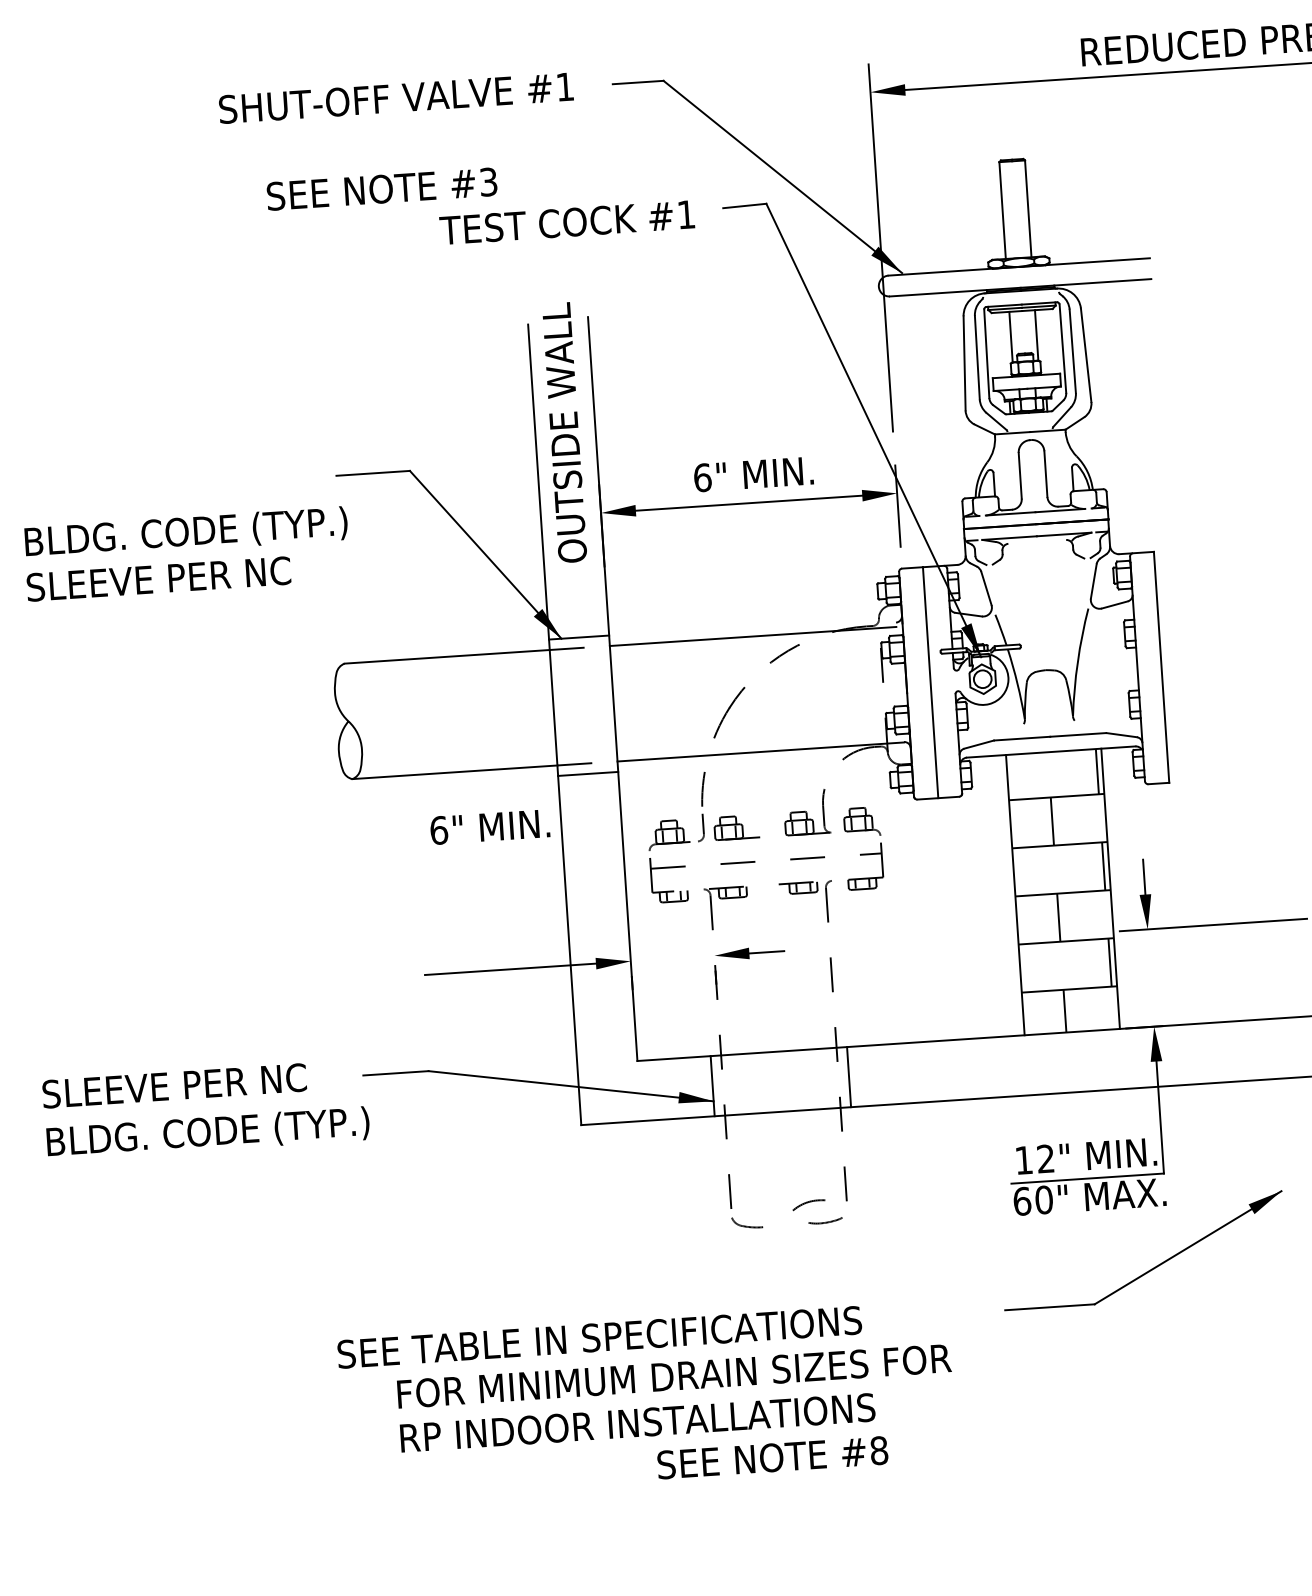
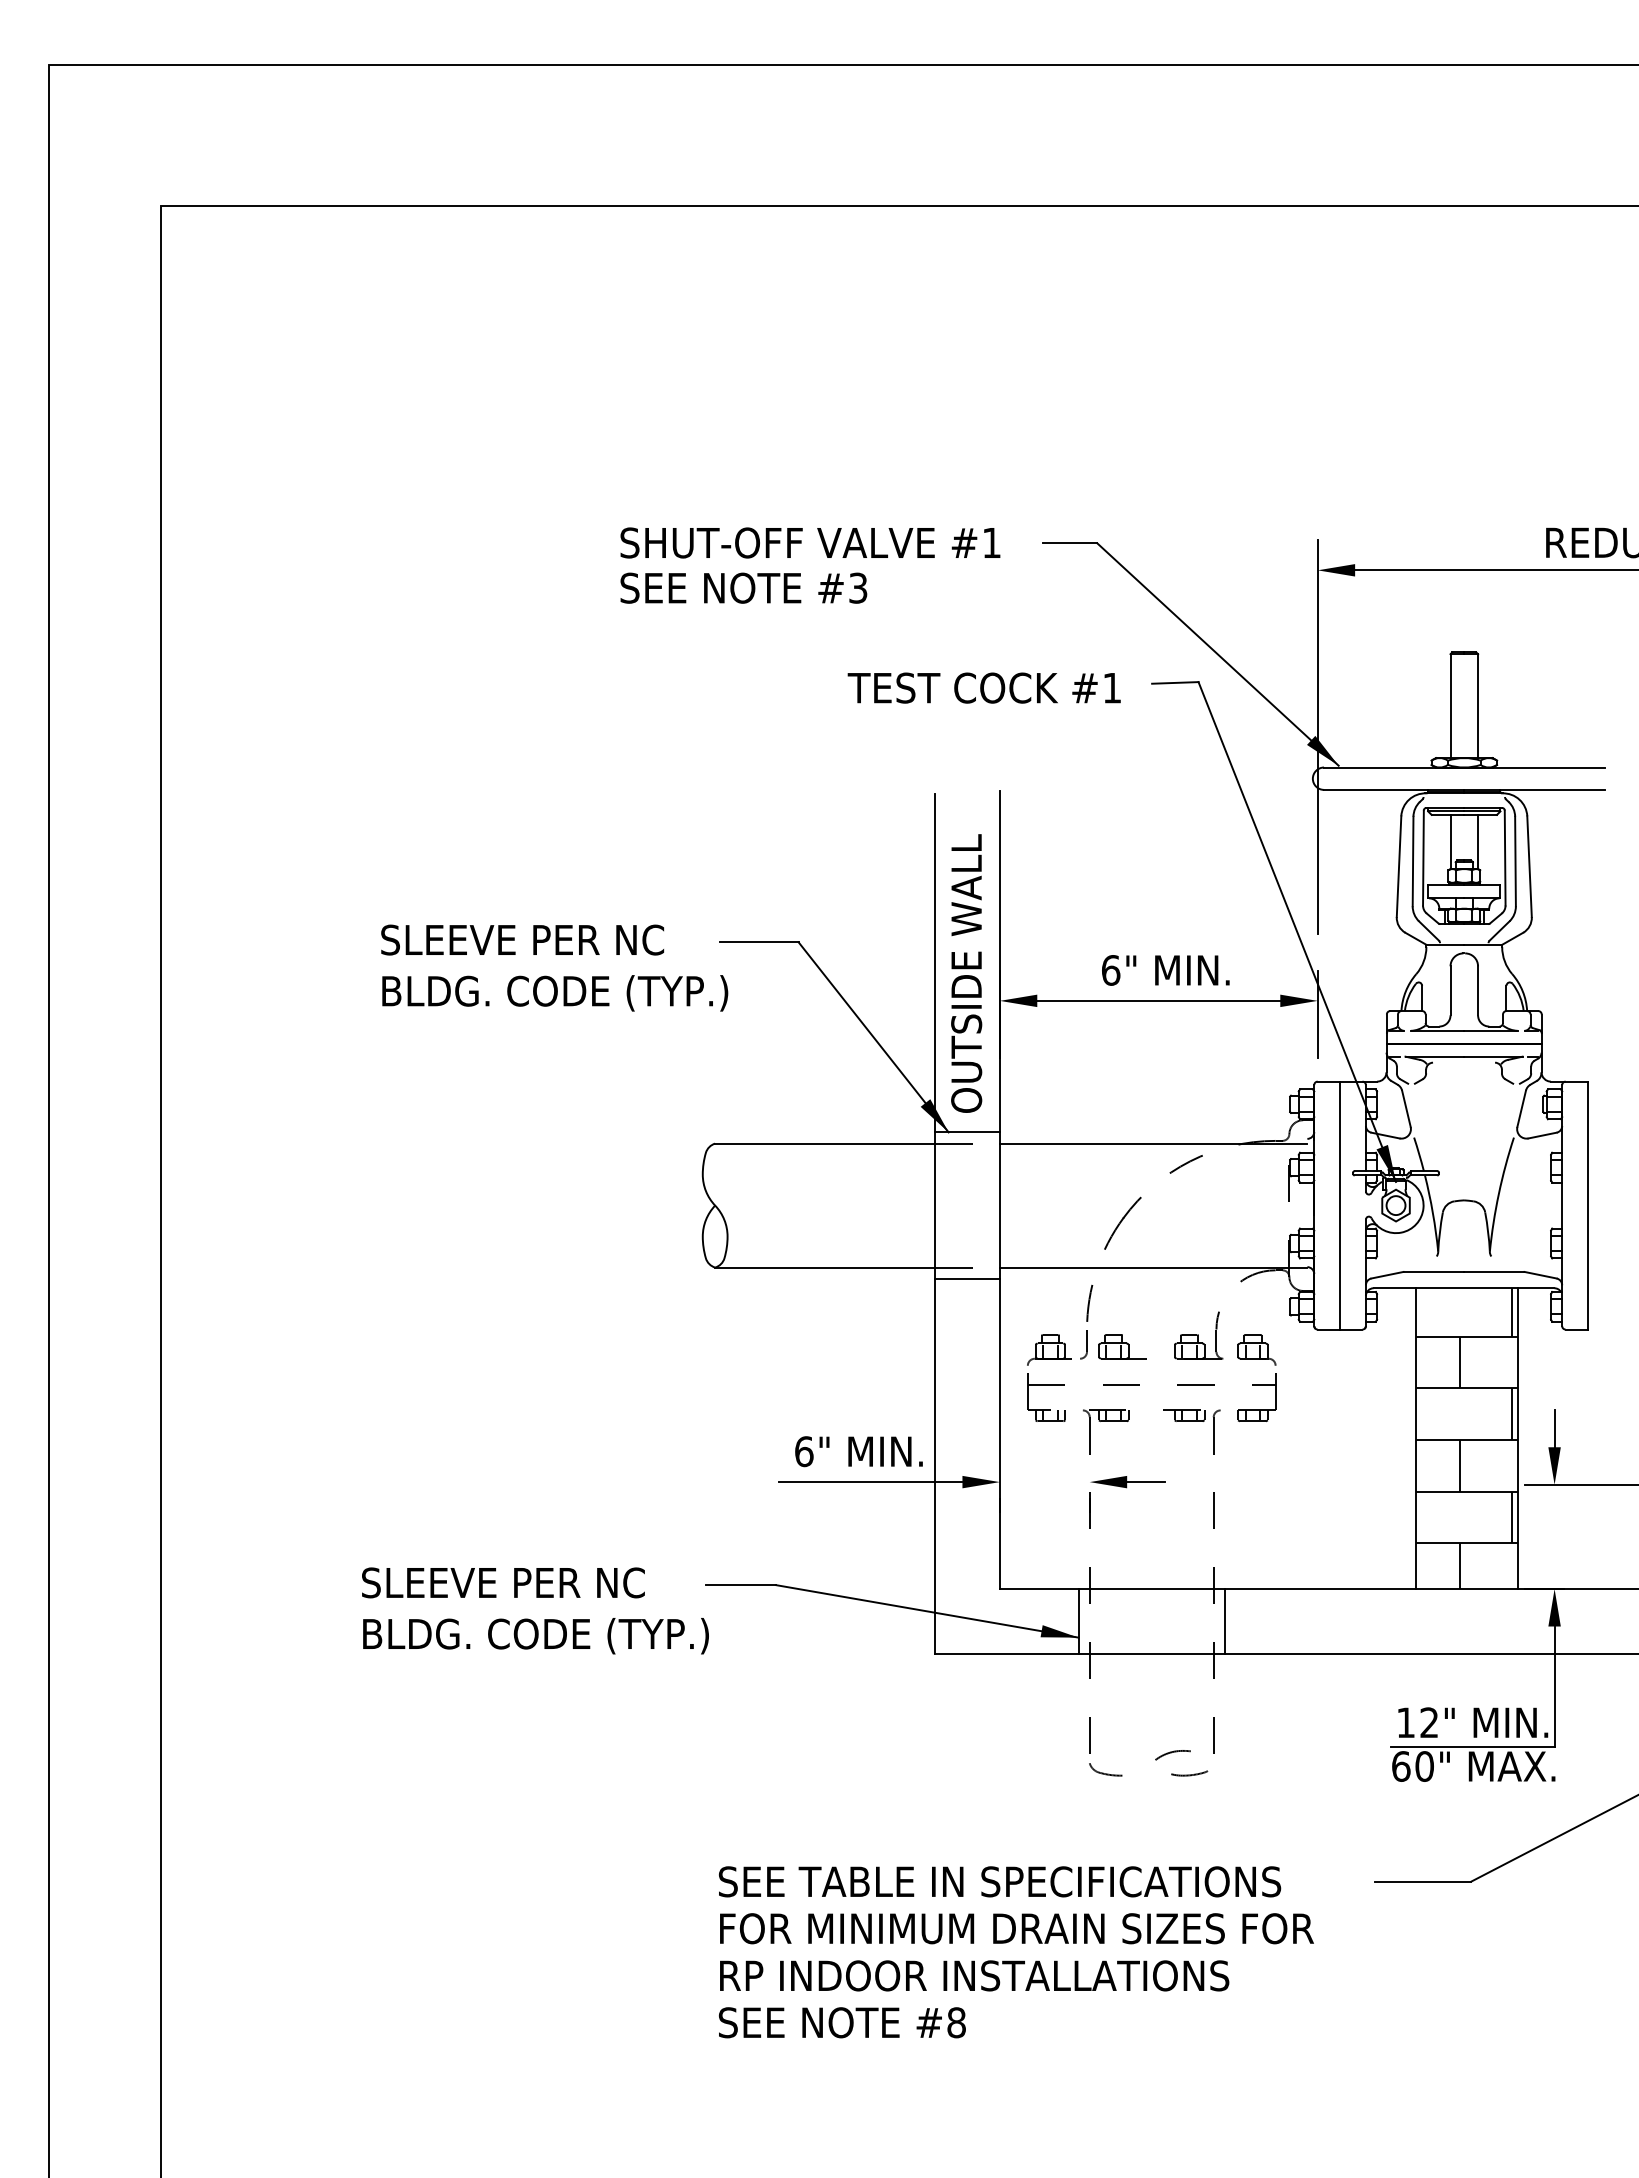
text: (381, 188) -> (743, 587), moved
text: (564, 432) -> (966, 973), moved
text: (158, 578) -> (522, 939), moved
text: (489, 826) -> (858, 1451), moved
text: (600, 1337) -> (1000, 1881), moved
text: (772, 1457) -> (842, 2022), moved

